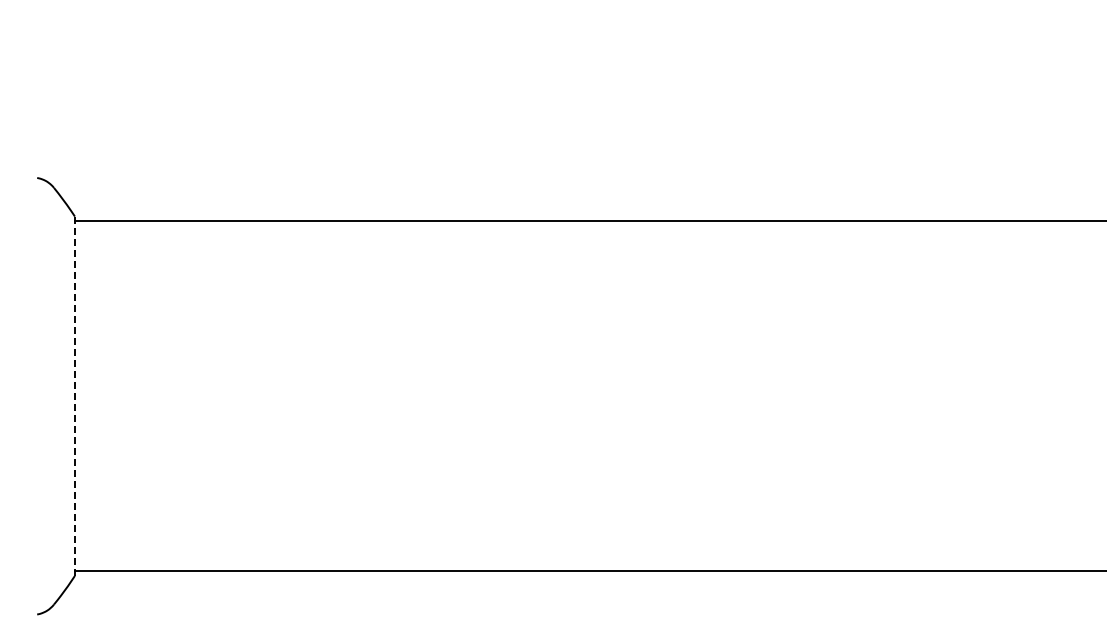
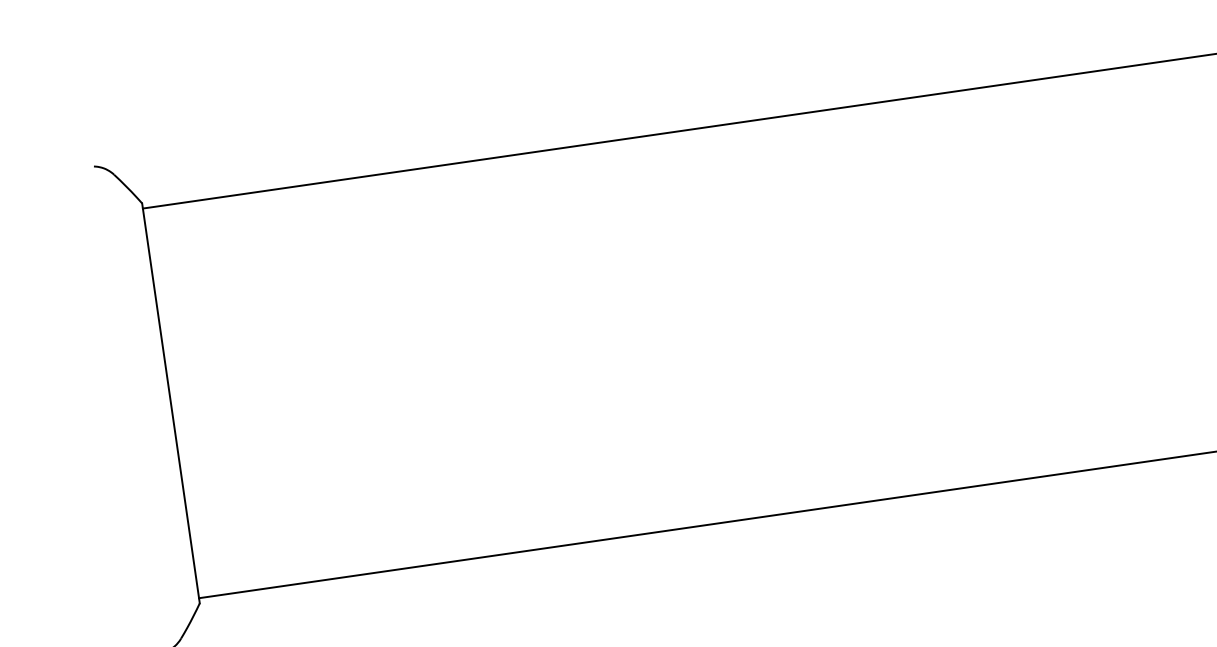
line: (74, 396) -> (170, 403), dashed -> solid

